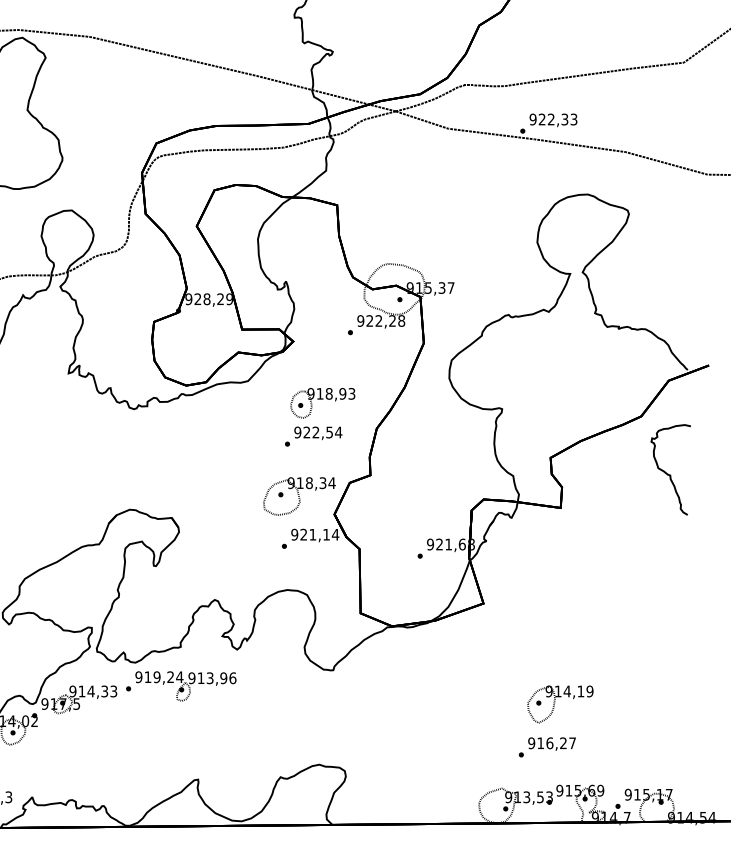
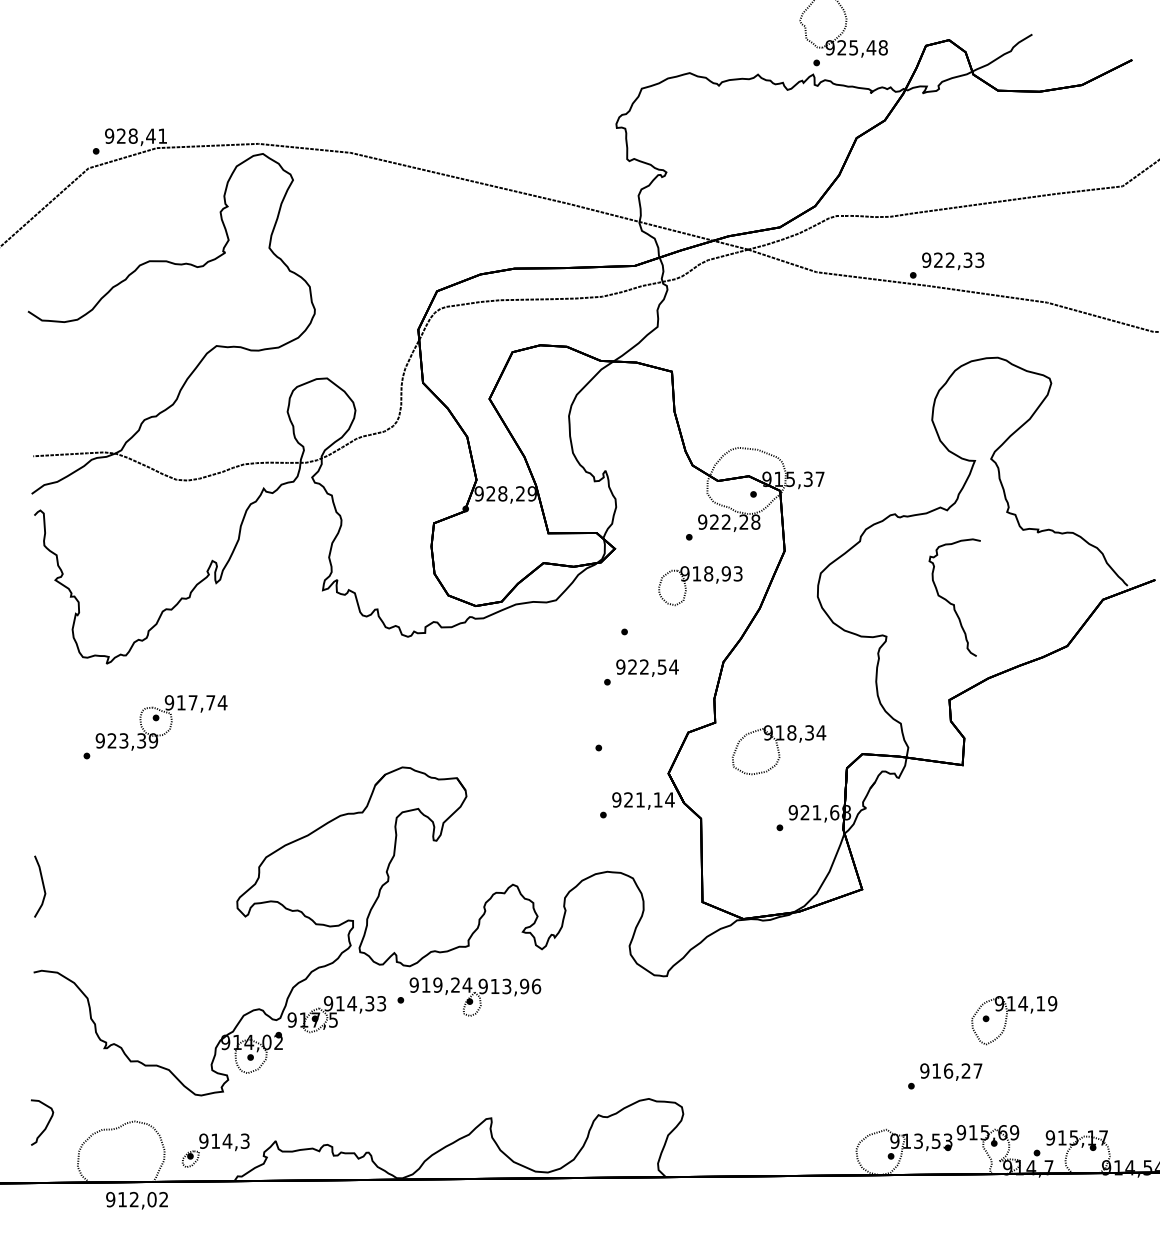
part: (322, 403) -> (700, 586), moved
curve: (669, 474) -> (953, 603), moved
part: (299, 496) -> (779, 750), moved
part: (555, 702) -> (1007, 1018), moved

